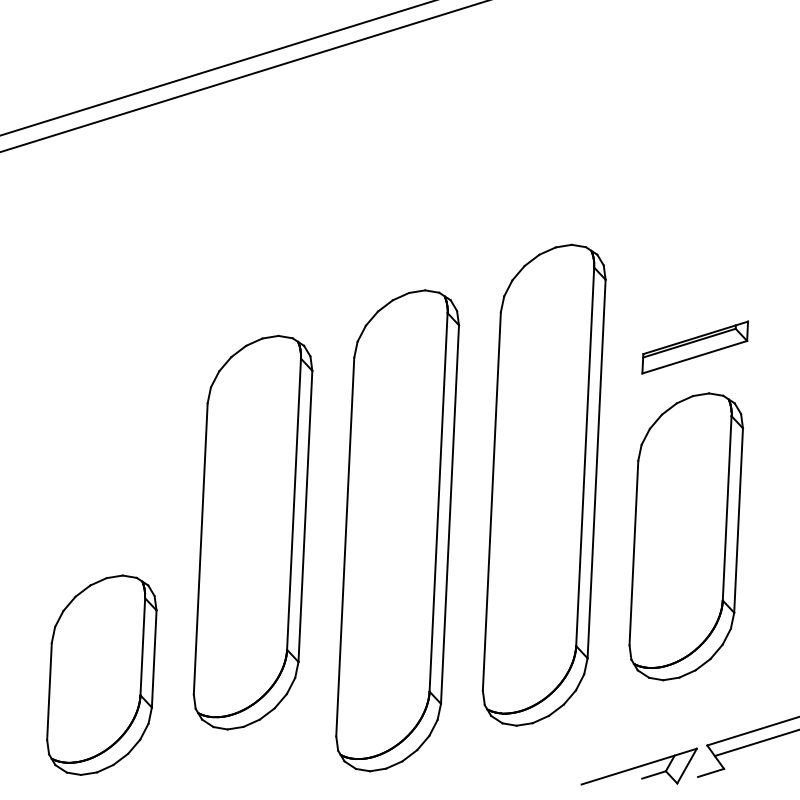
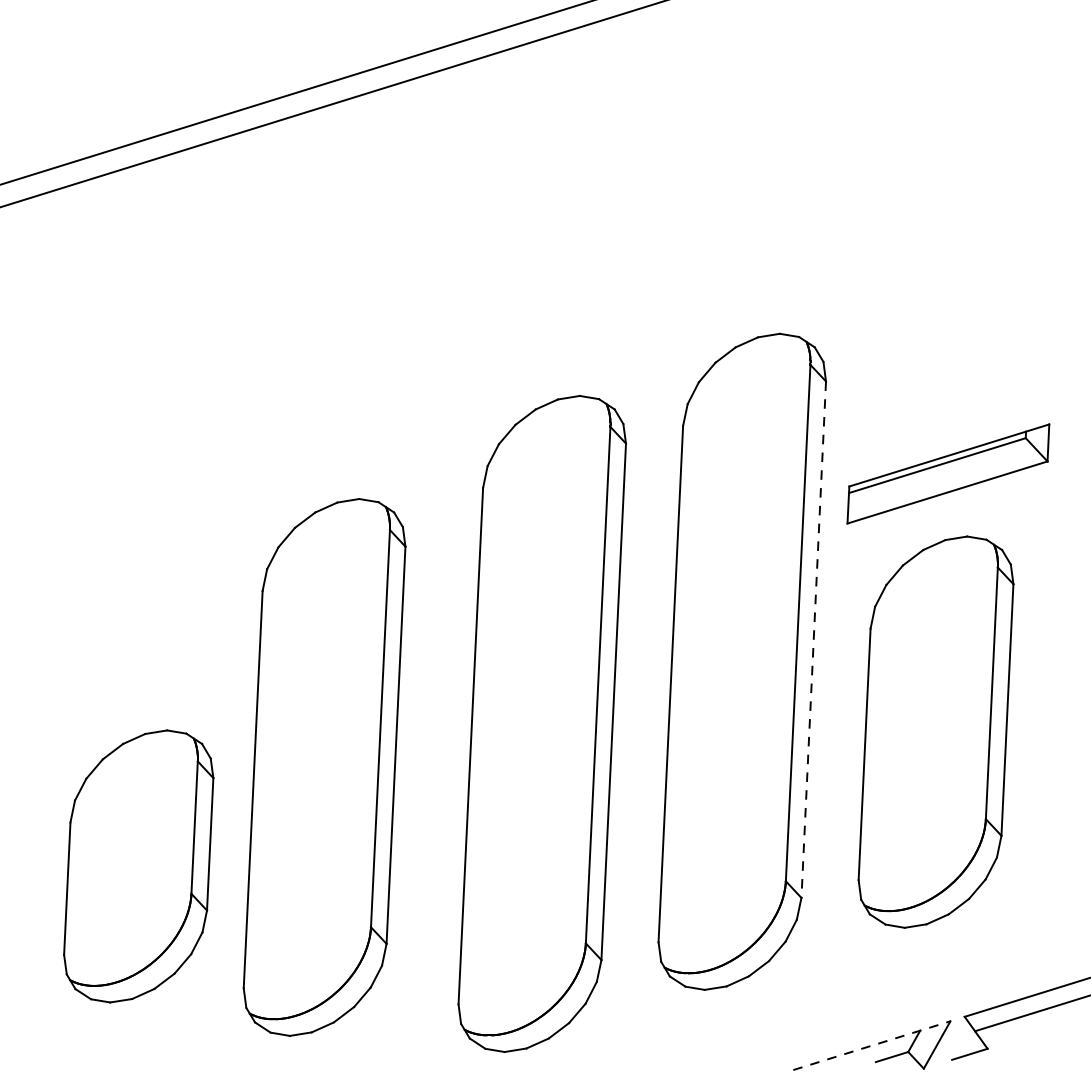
part: (694, 347) -> (947, 473), size x1.4
line: (596, 469) -> (813, 640), solid -> dashed
part: (252, 532) -> (323, 767), moved
part: (101, 674) -> (138, 865), moved
line: (639, 766) -> (872, 1045), solid -> dashed

